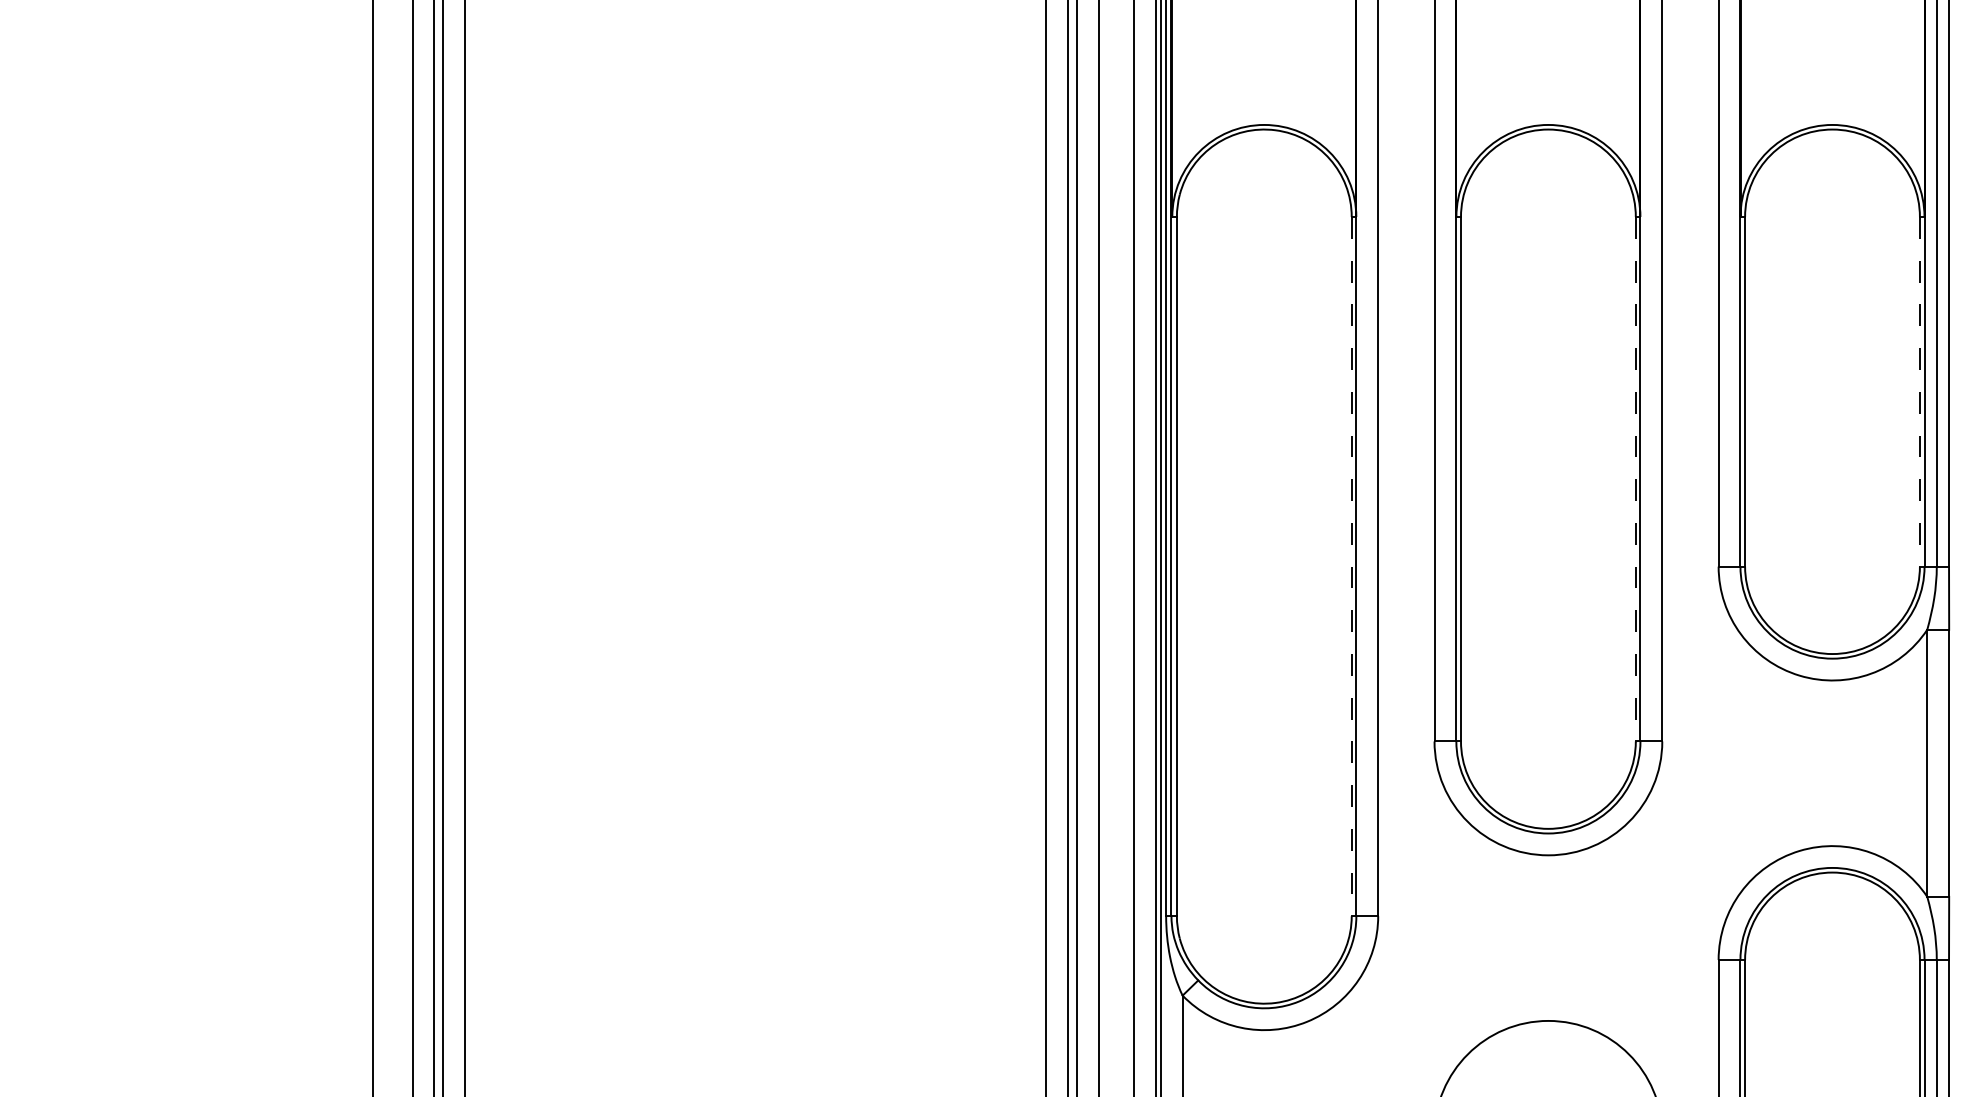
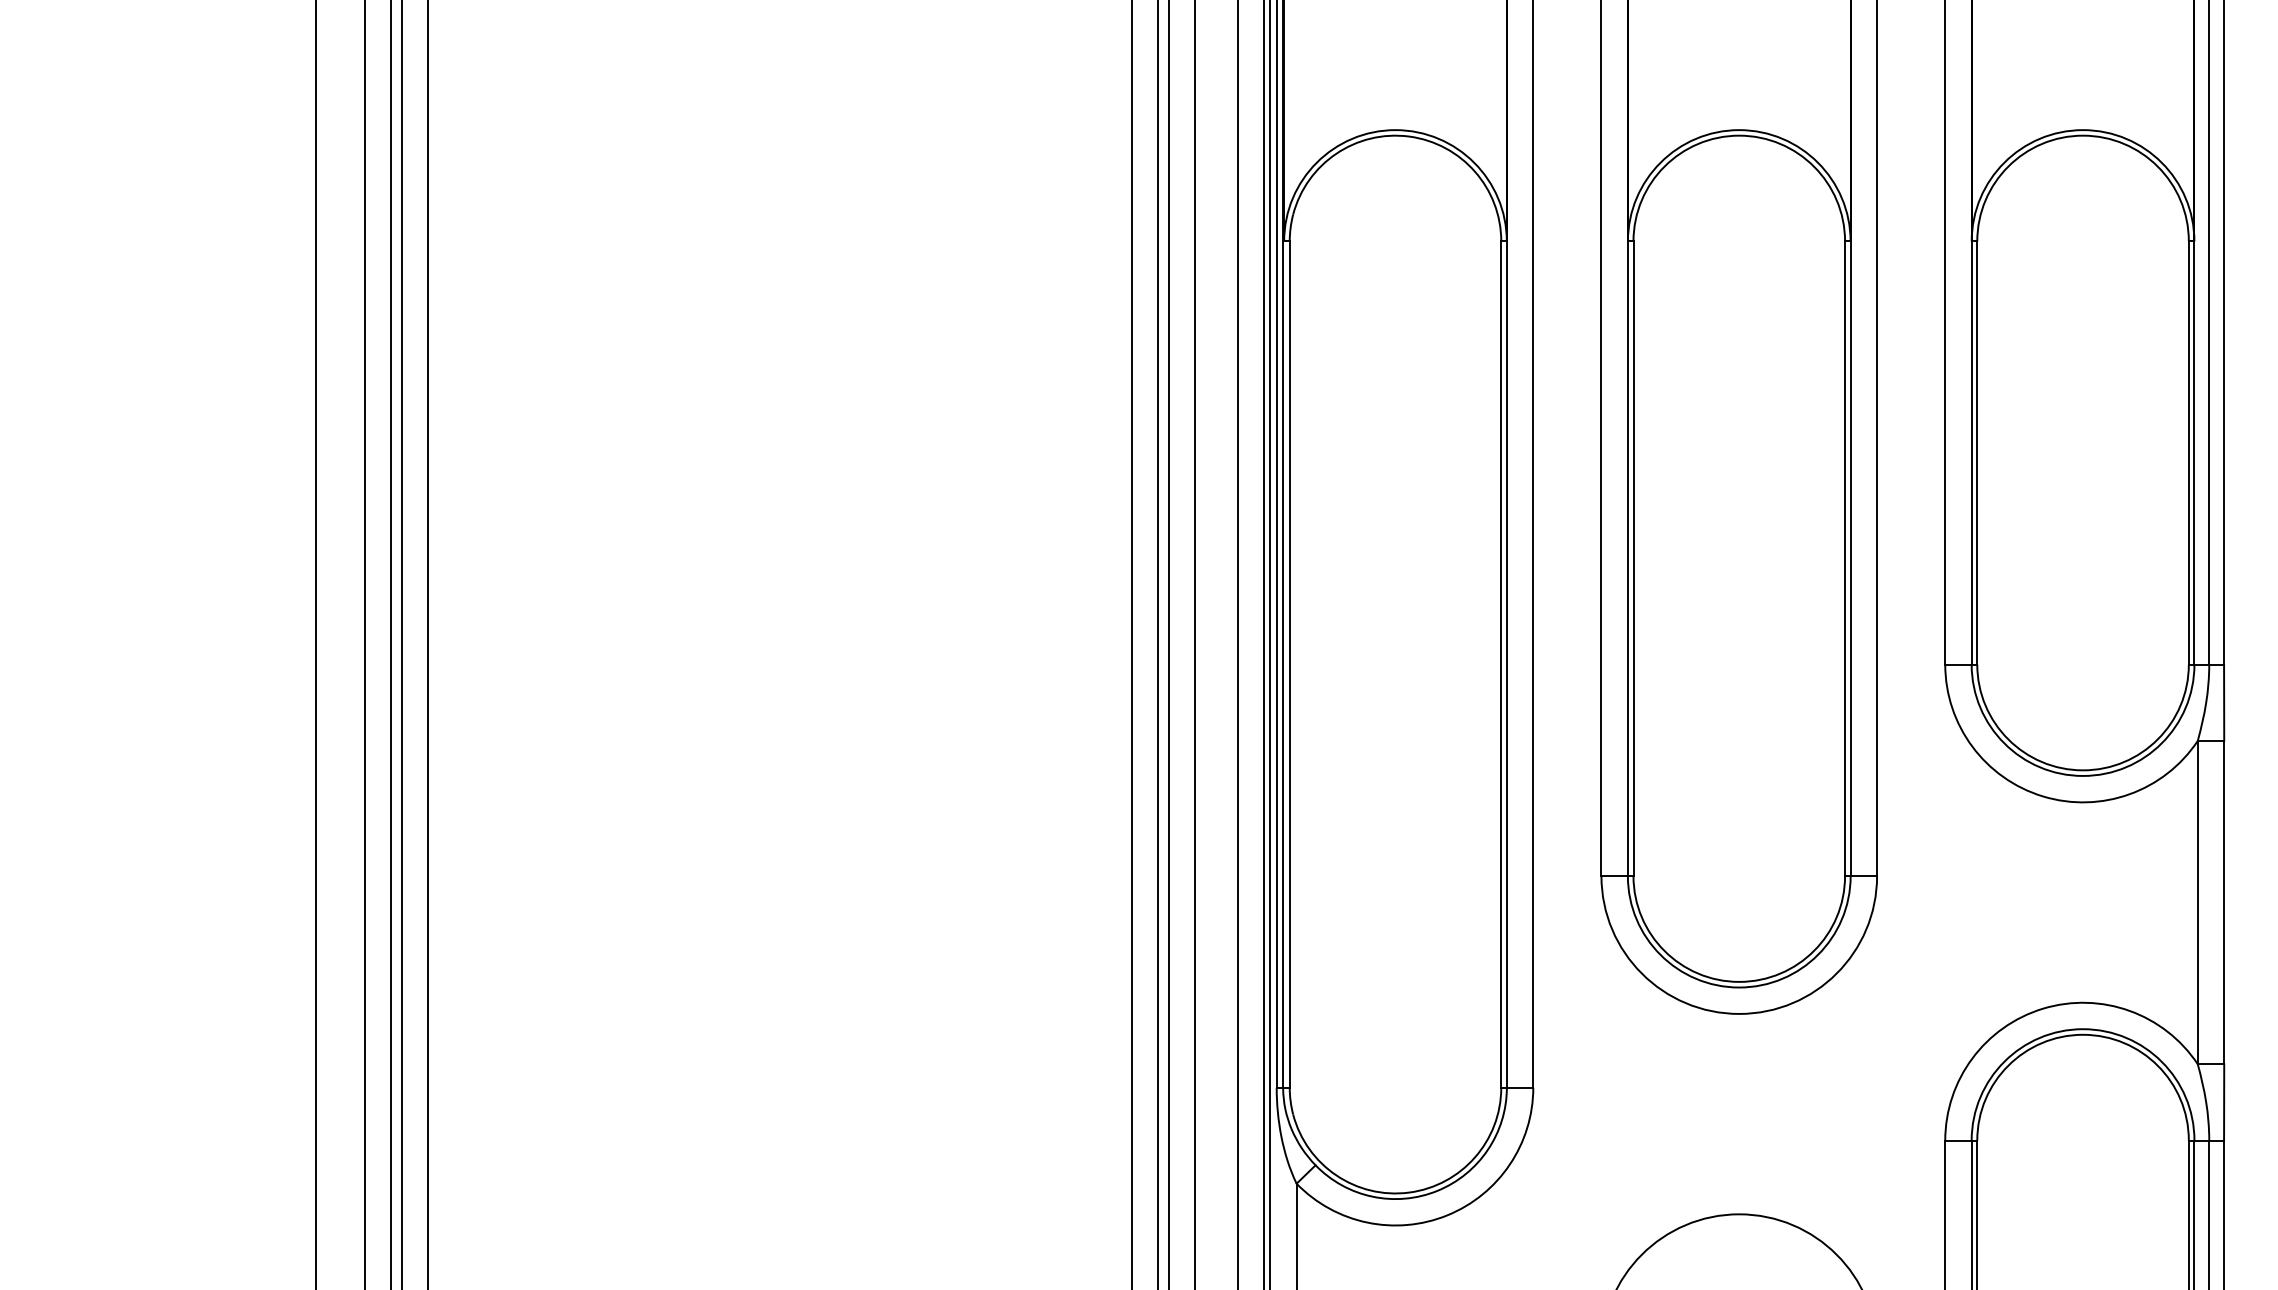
line: (1919, 391) -> (2188, 452), dashed -> solid
line: (1635, 479) -> (1844, 559), dashed -> solid
line: (1351, 566) -> (1500, 664), dashed -> solid

